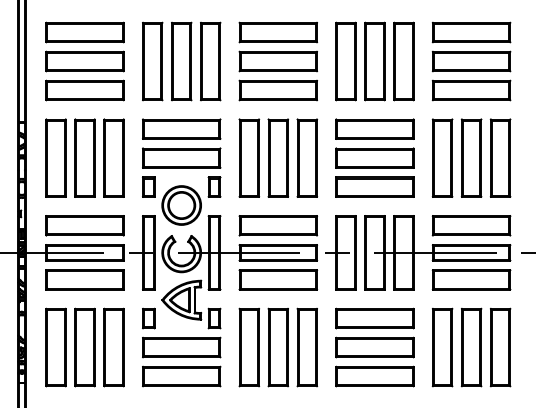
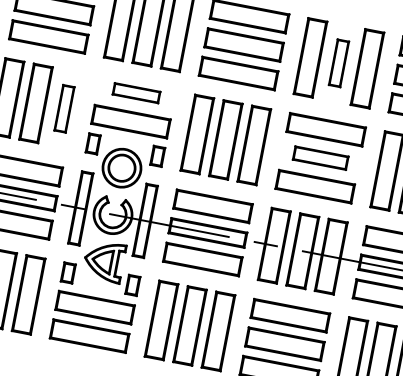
part: (374, 61) -> (338, 63), size x0.6
part: (181, 128) -> (136, 92), size x0.6
part: (113, 157) -> (64, 108), size x0.6
part: (374, 157) -> (320, 157), size x0.7

